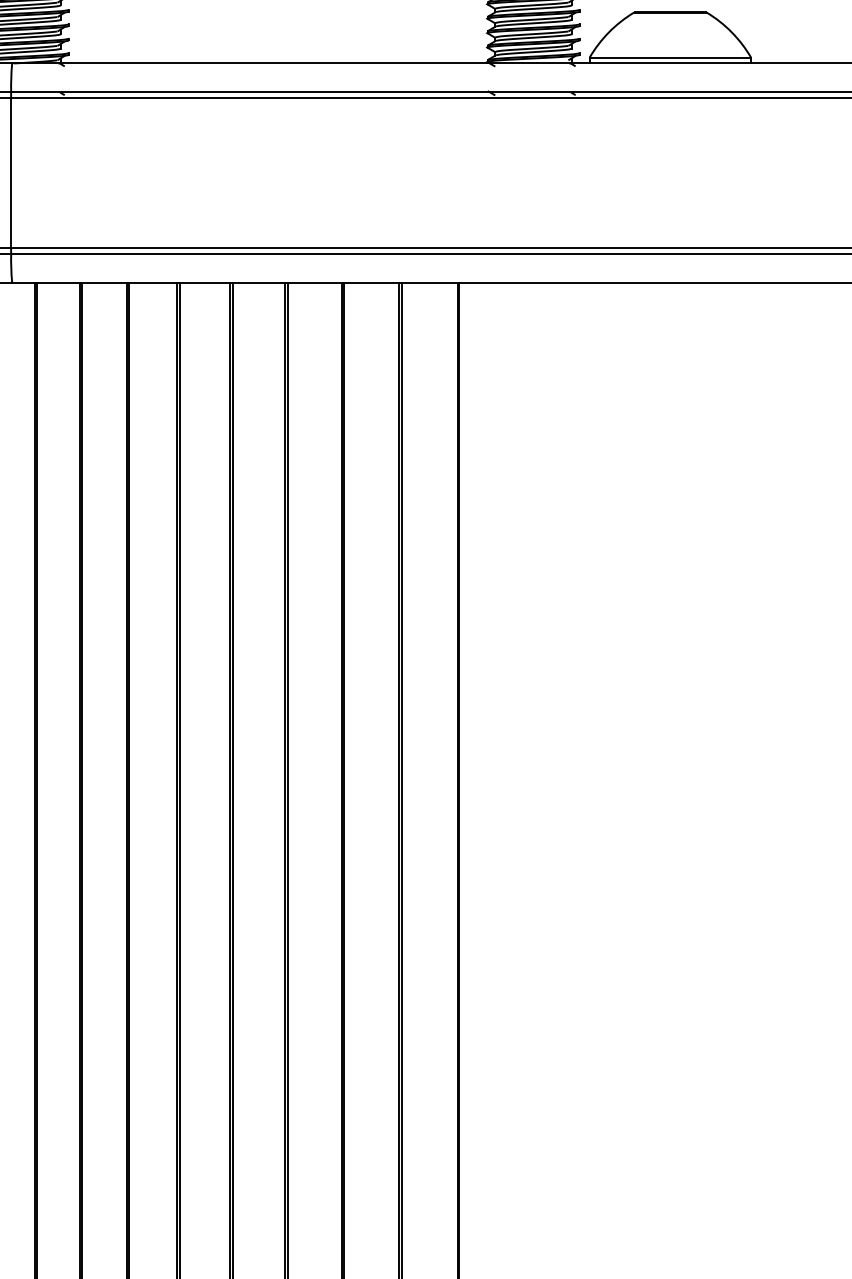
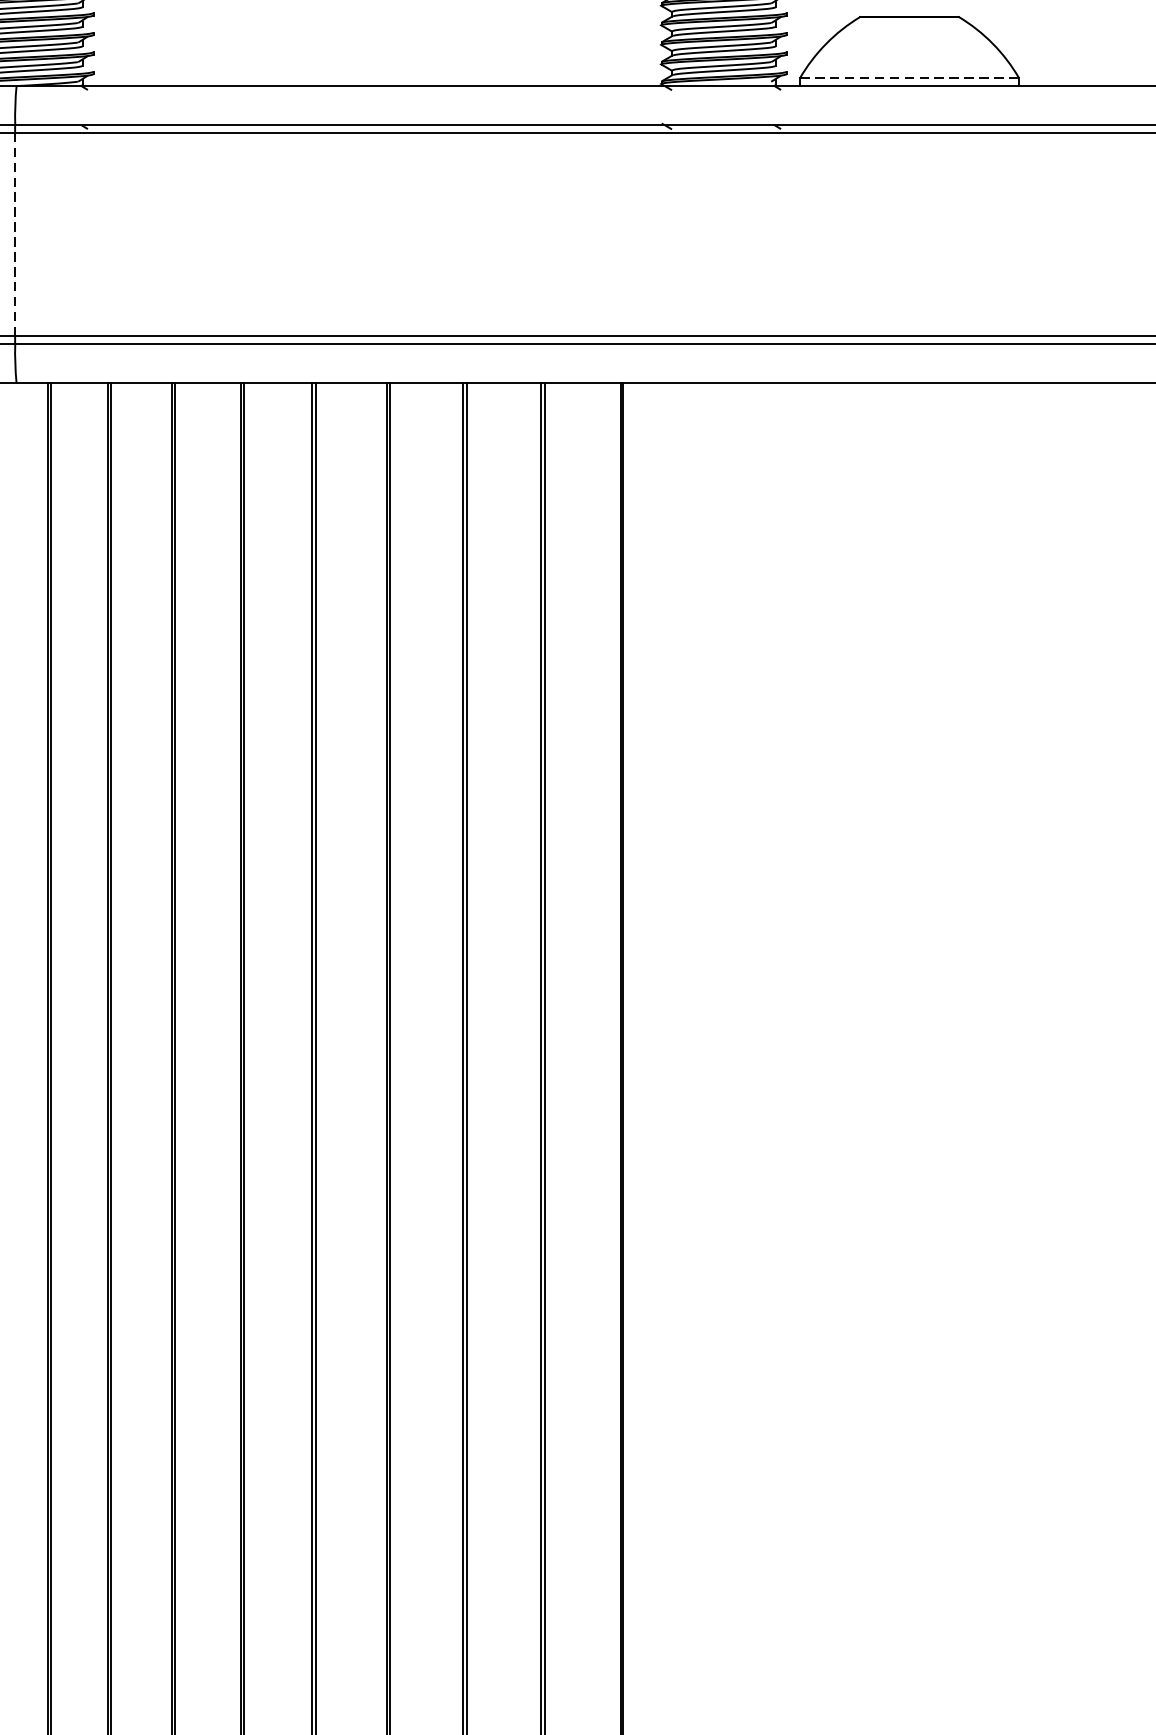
line: (670, 57) -> (909, 77), solid -> dashed
line: (11, 172) -> (15, 233), solid -> dashed

